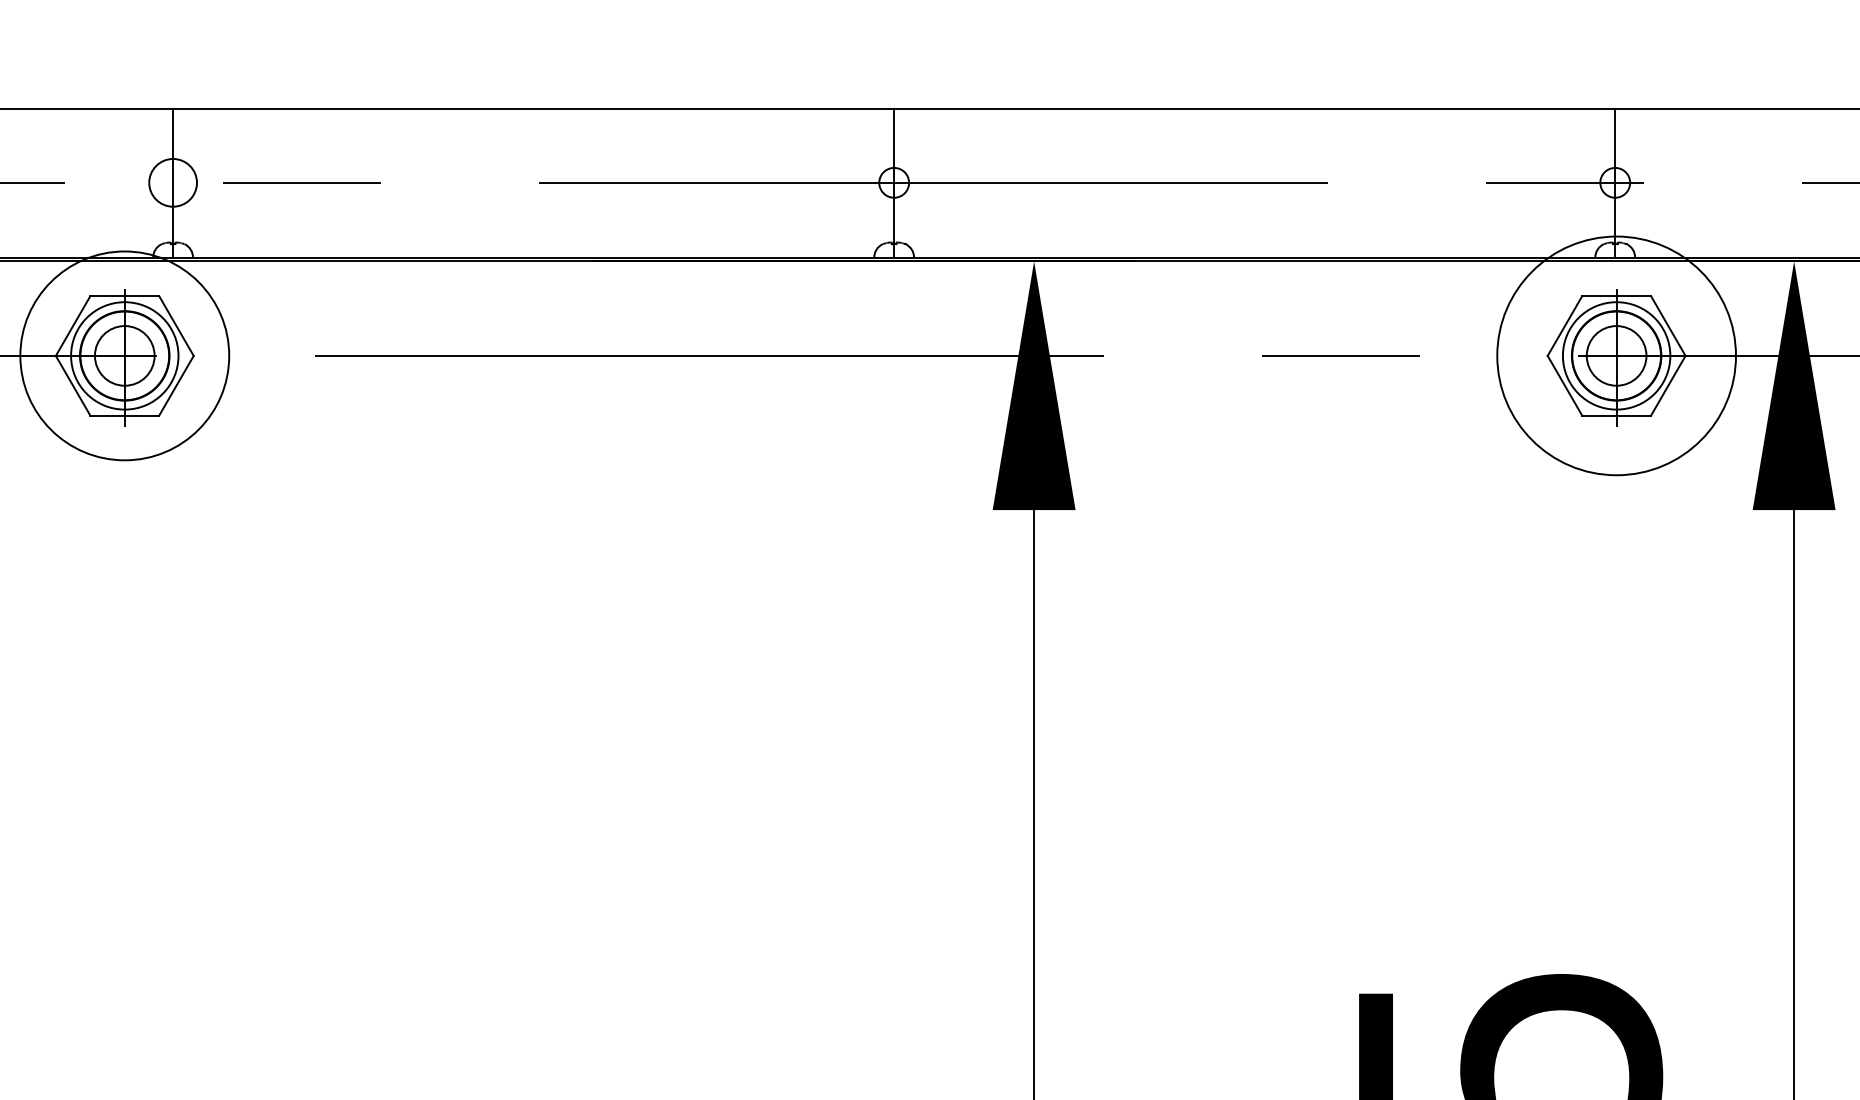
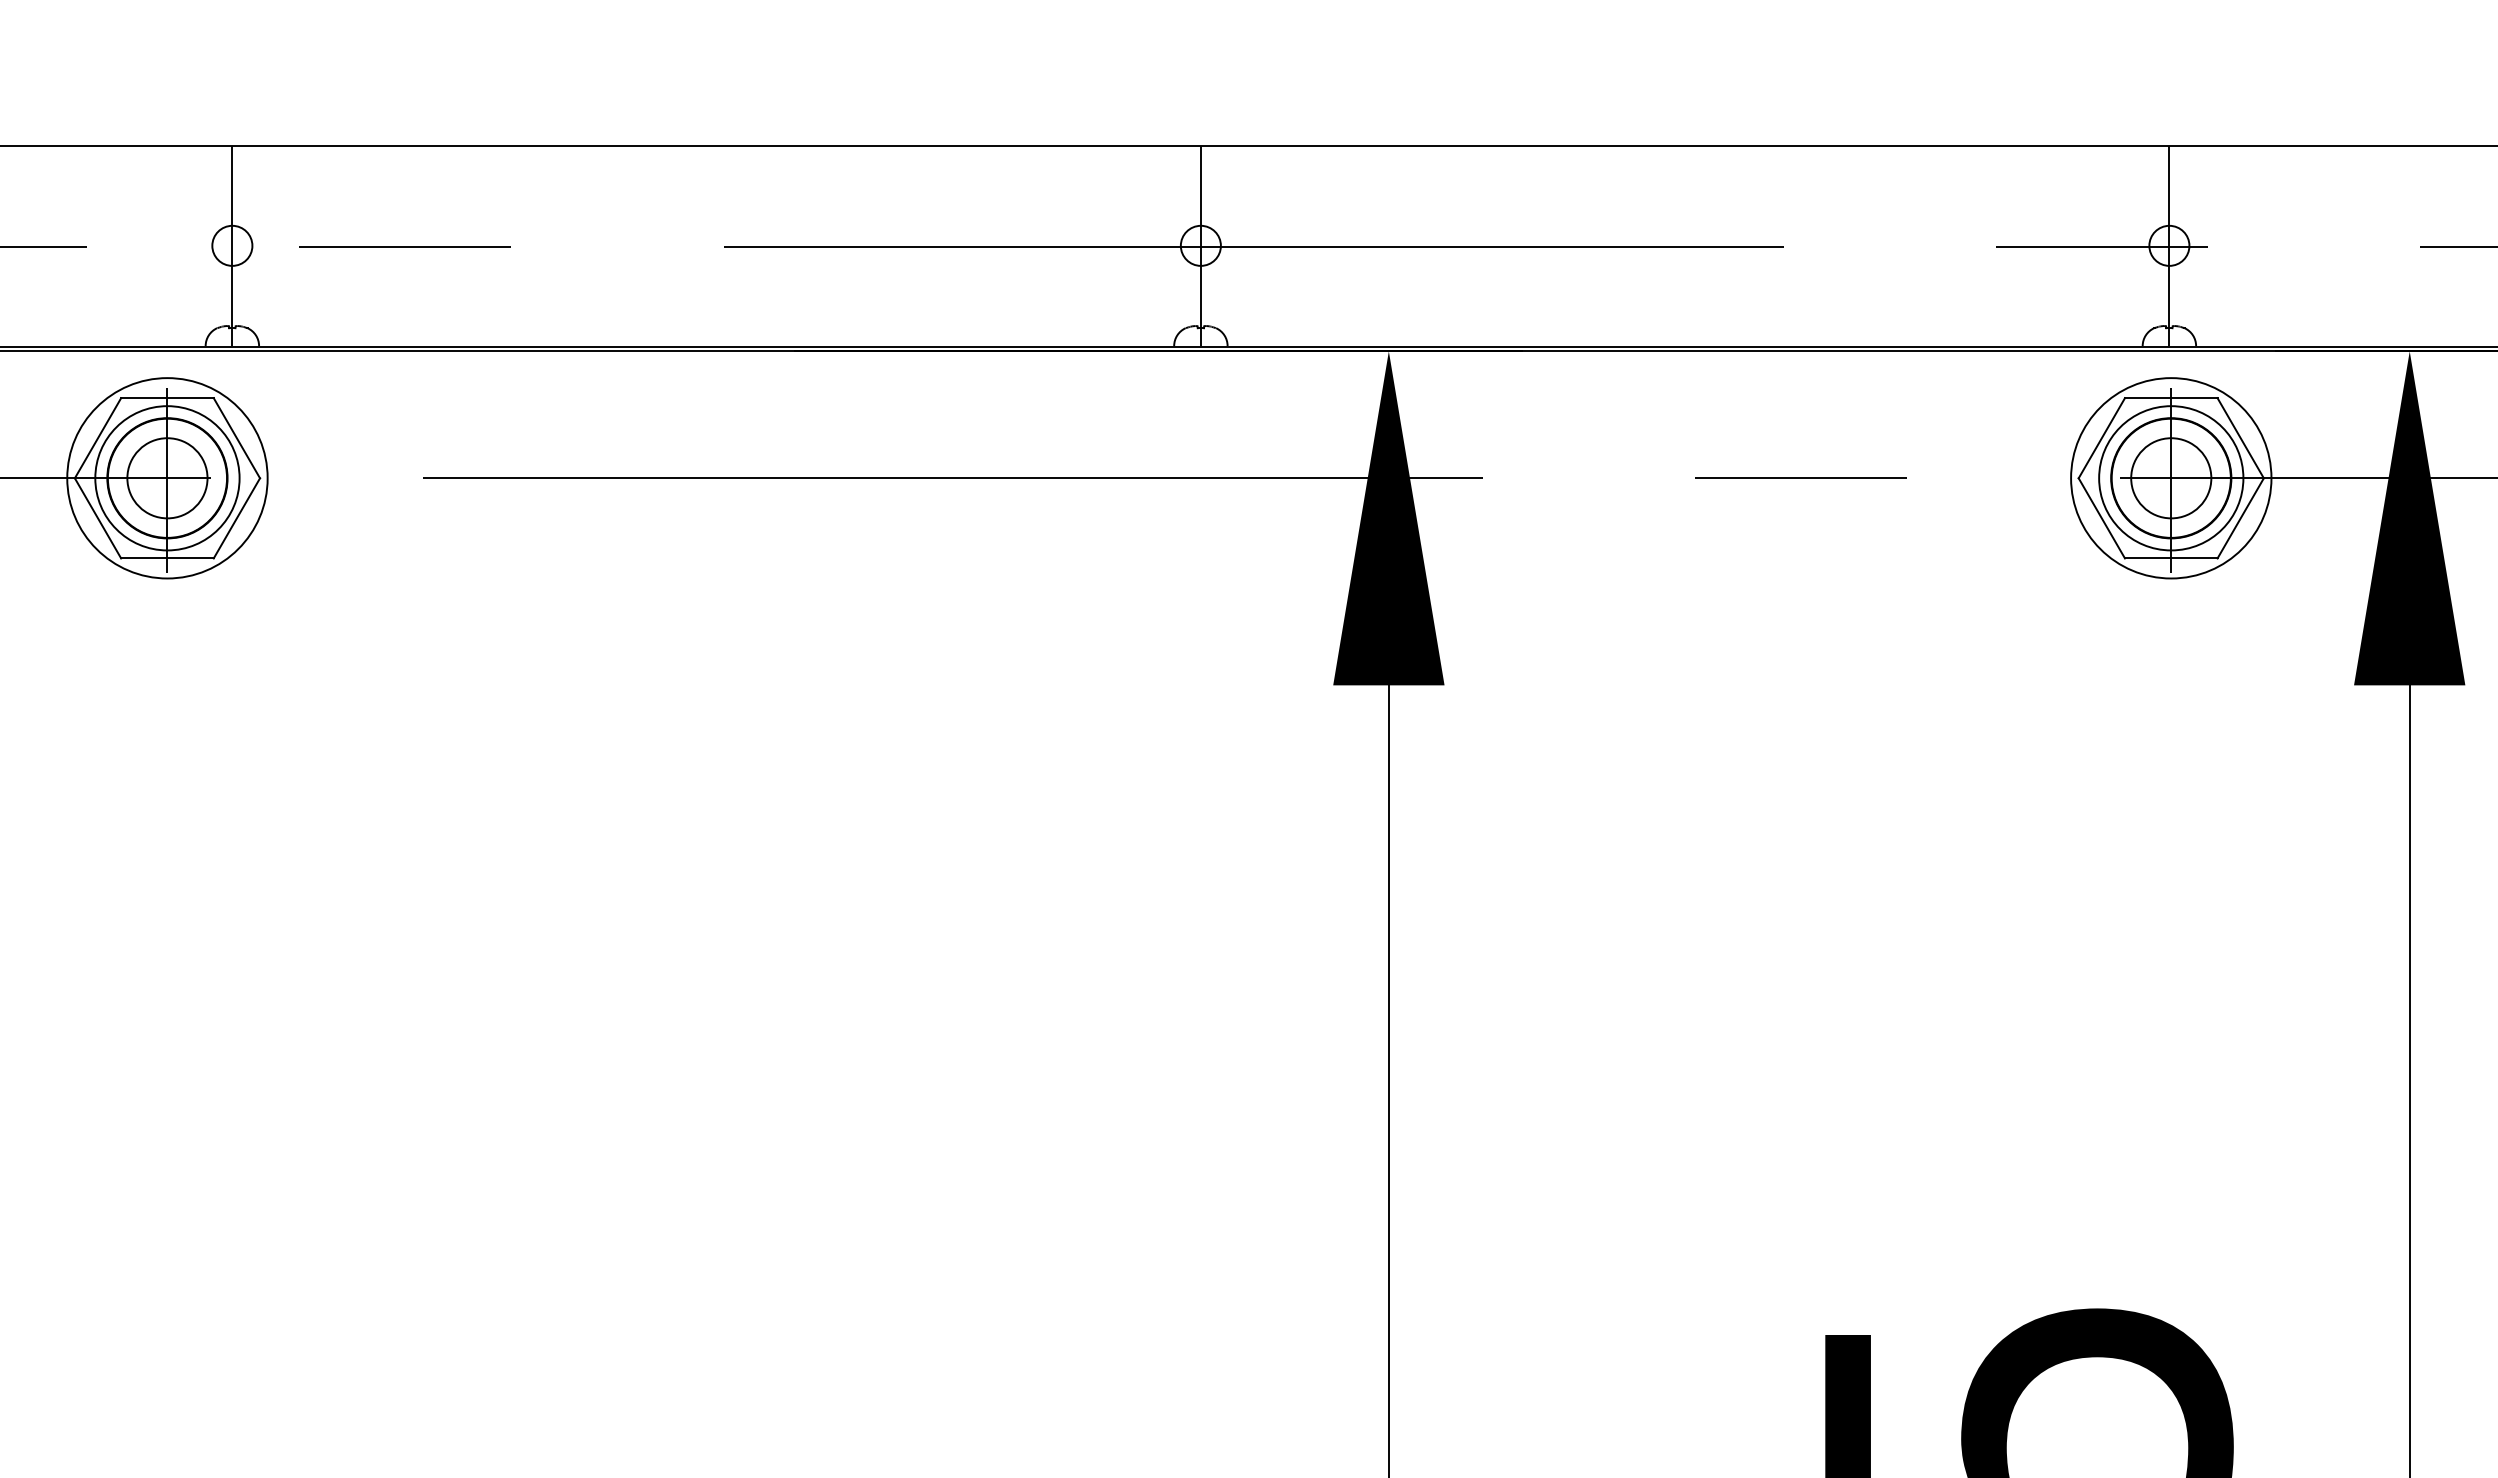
circle: (173, 182) -> (232, 245), size x0.62
circle: (124, 356) -> (167, 478), size x0.71
circle: (1616, 356) -> (2171, 478), size x0.62

